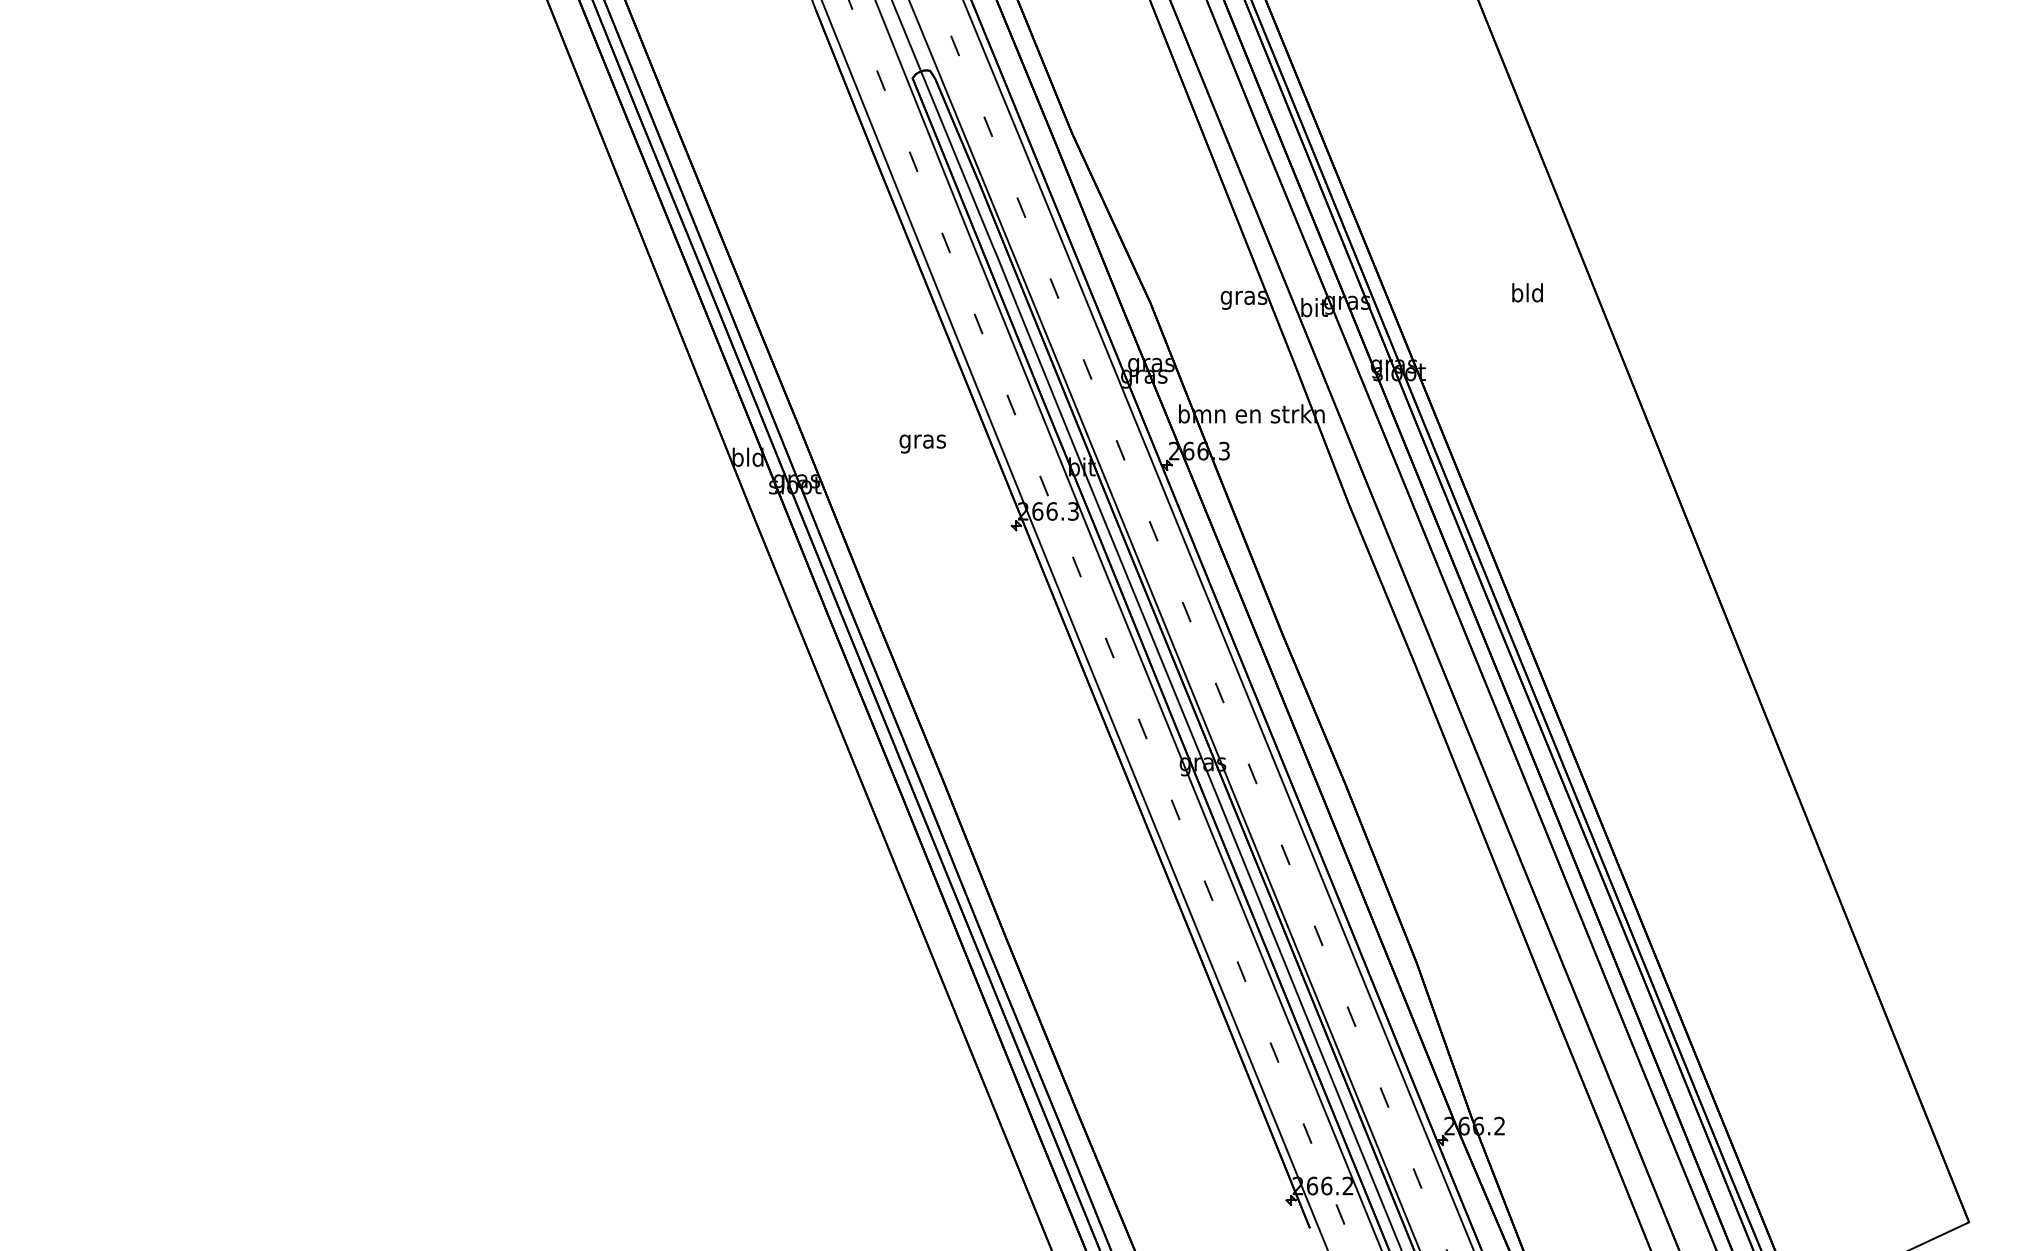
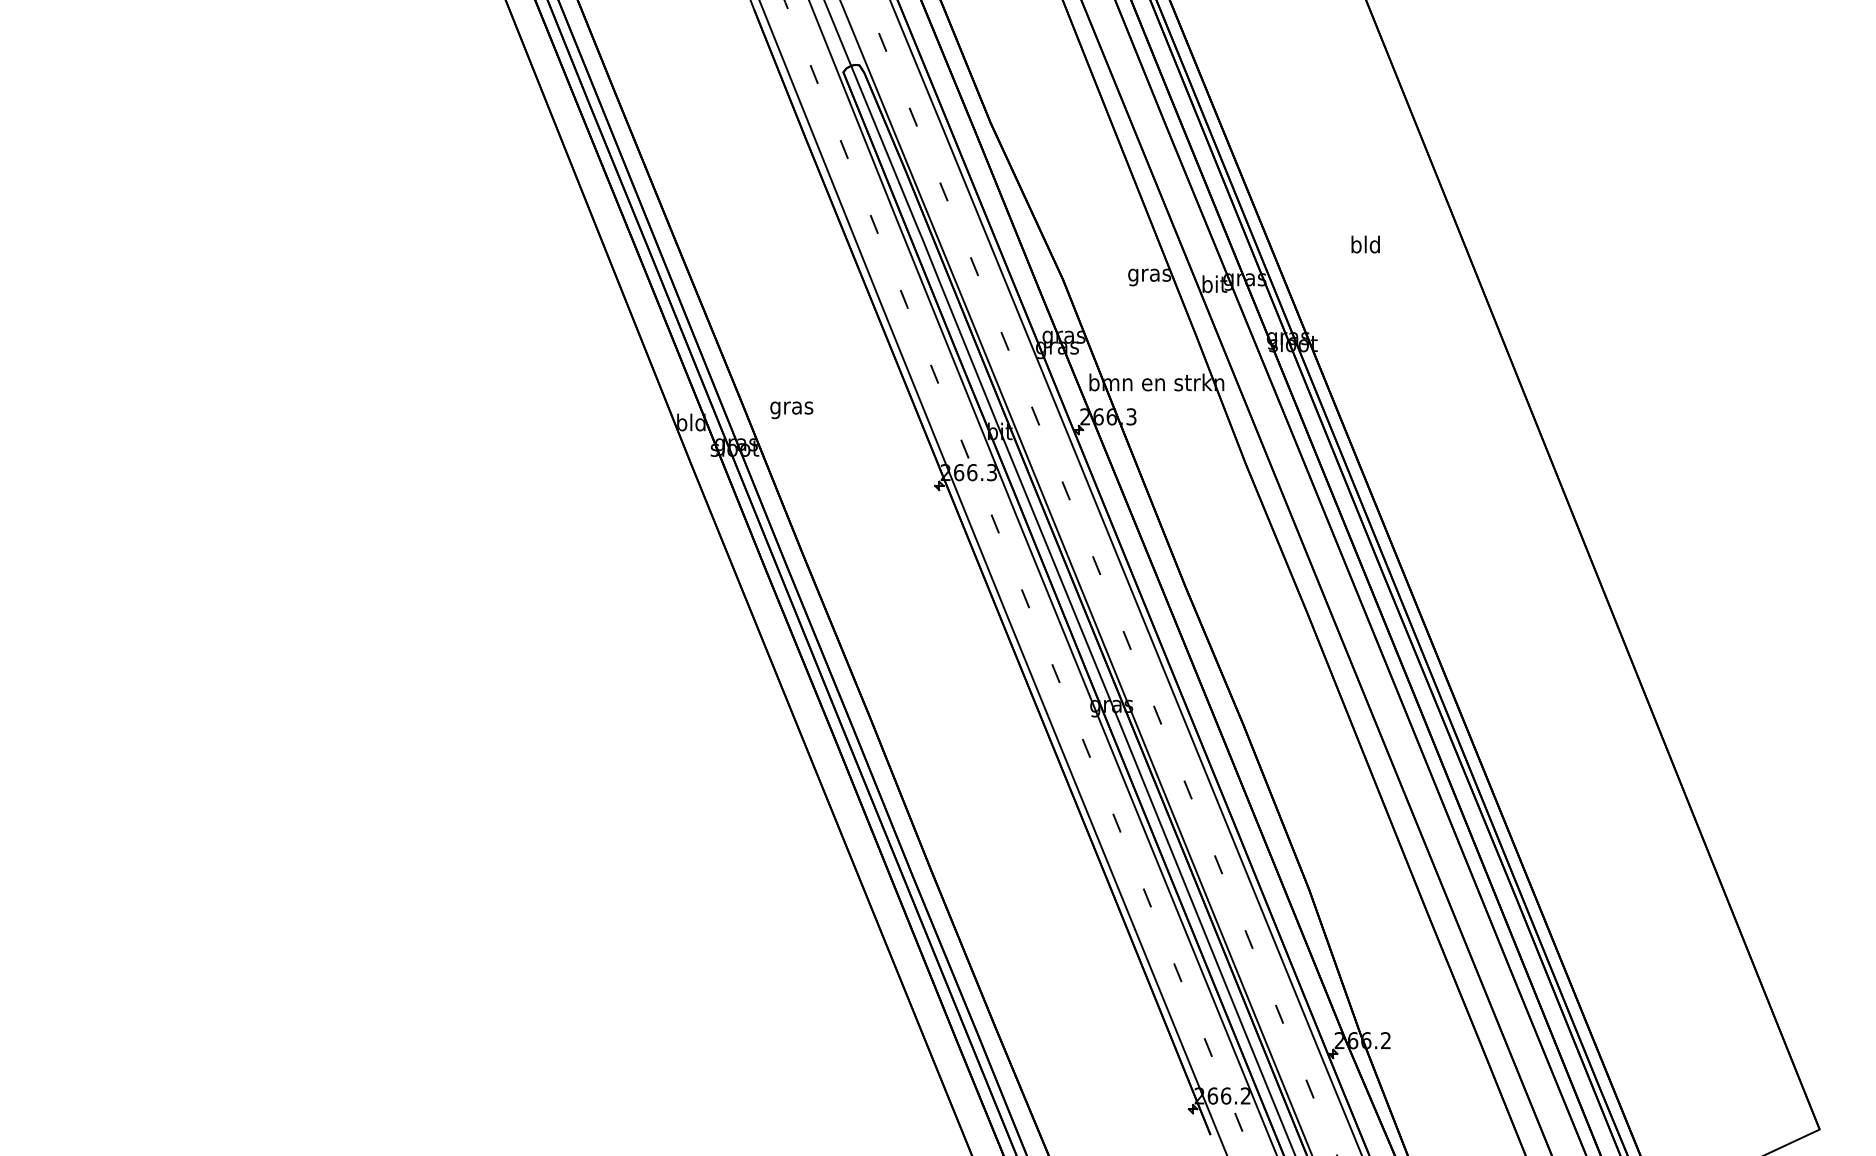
text: (1527, 292) -> (1365, 244), moved
text: (922, 444) -> (791, 410), moved

